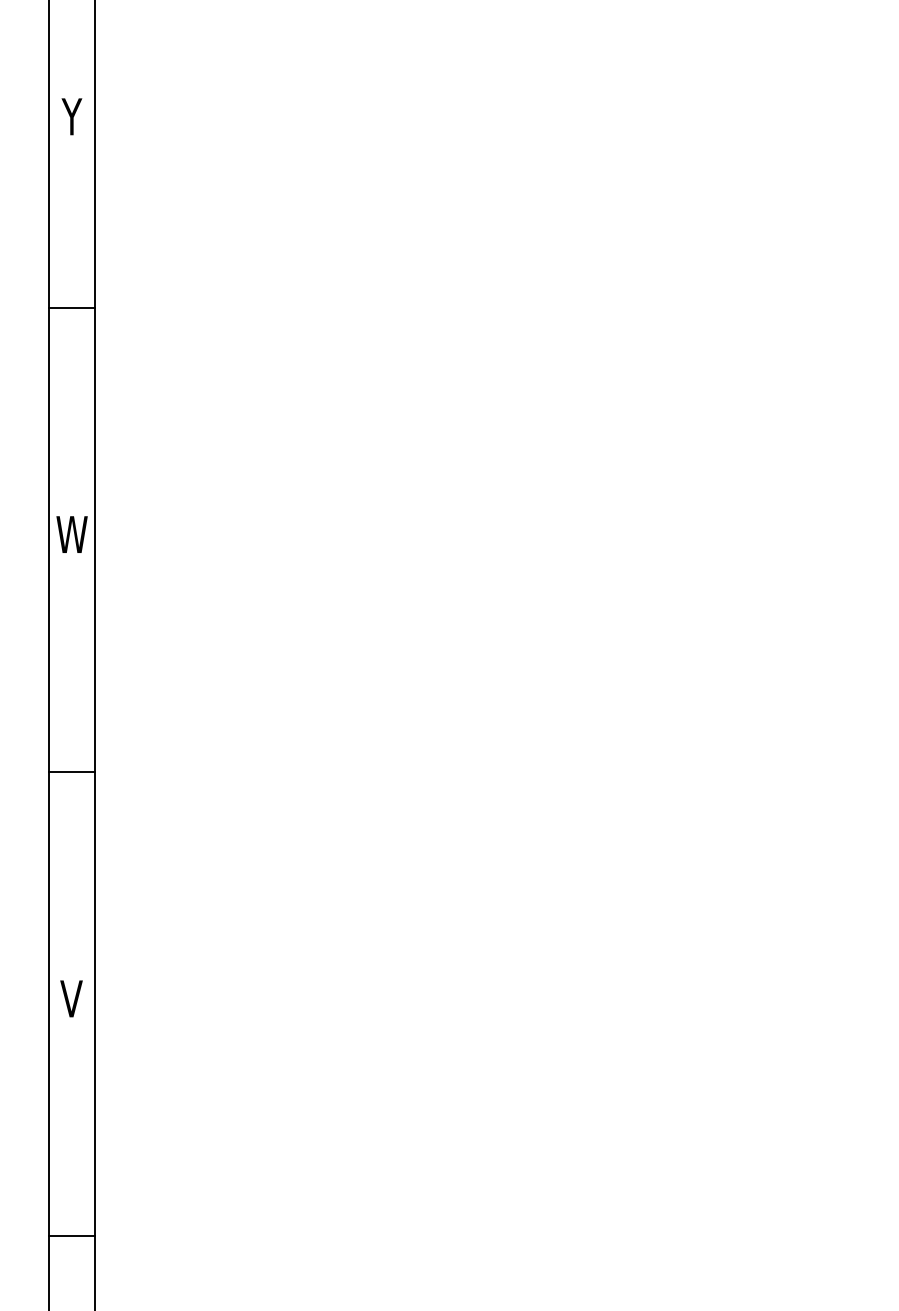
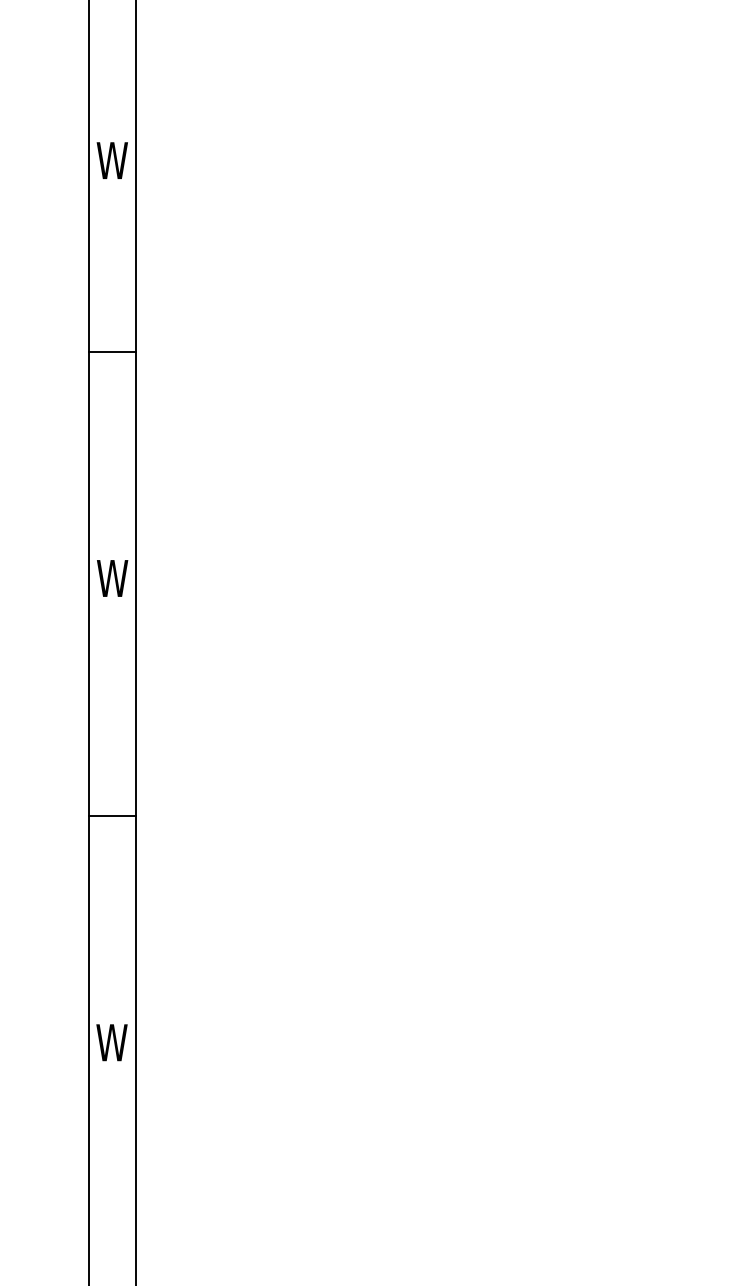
text: (71, 116) -> (111, 160), Y -> W
text: (71, 998) -> (111, 1042), V -> W
line: (71, 1236) -> (111, 1280), removed

